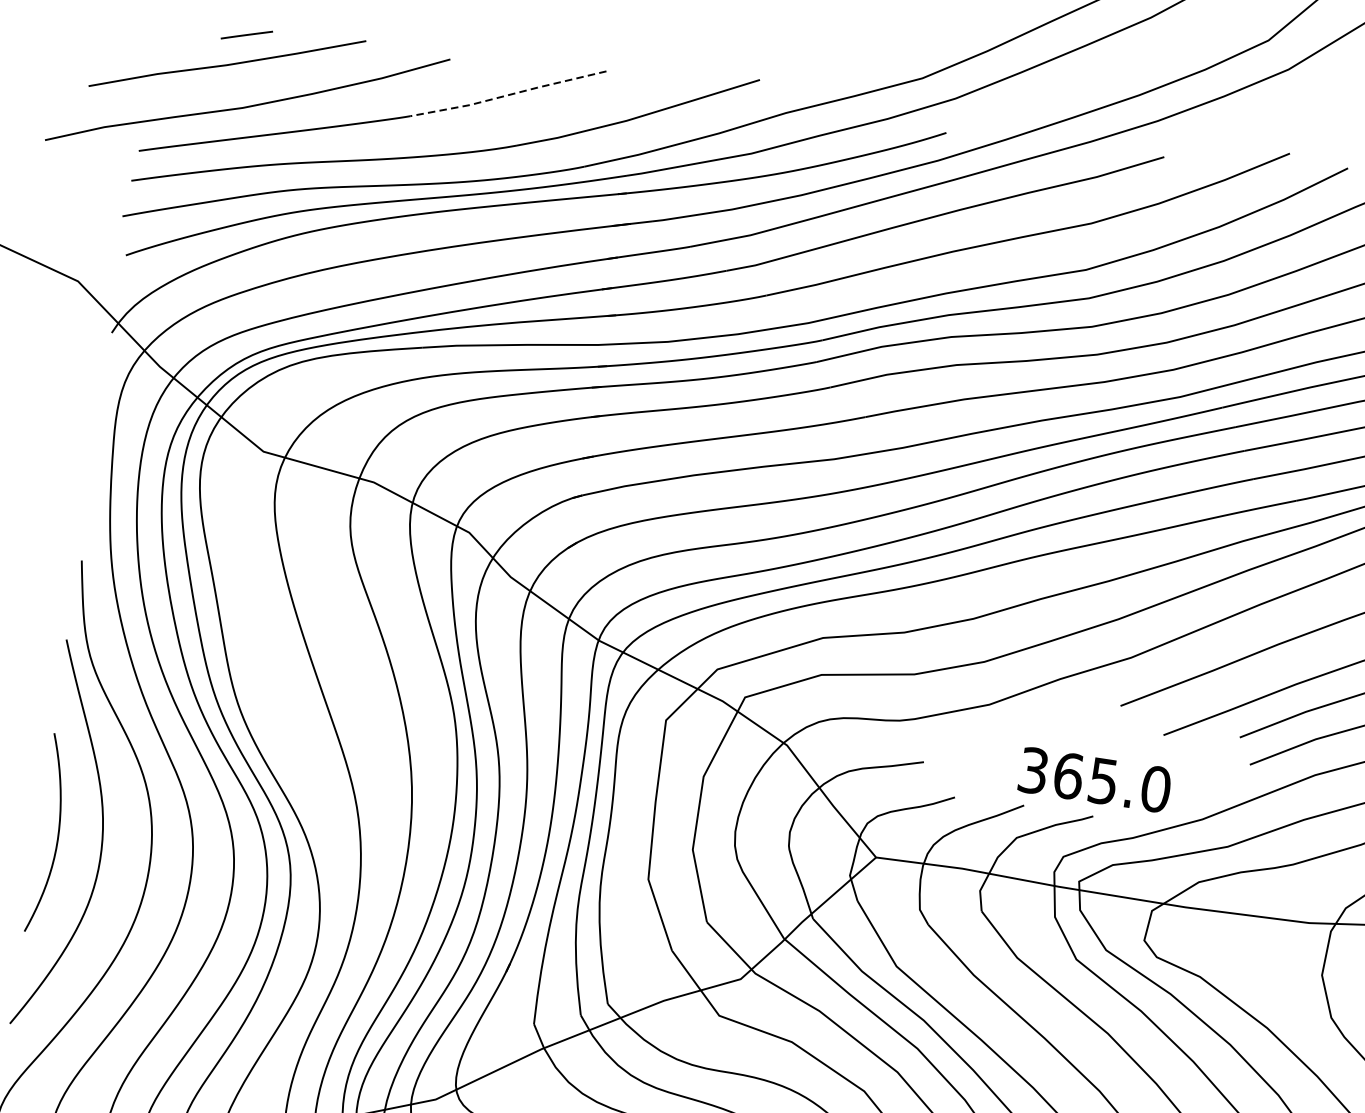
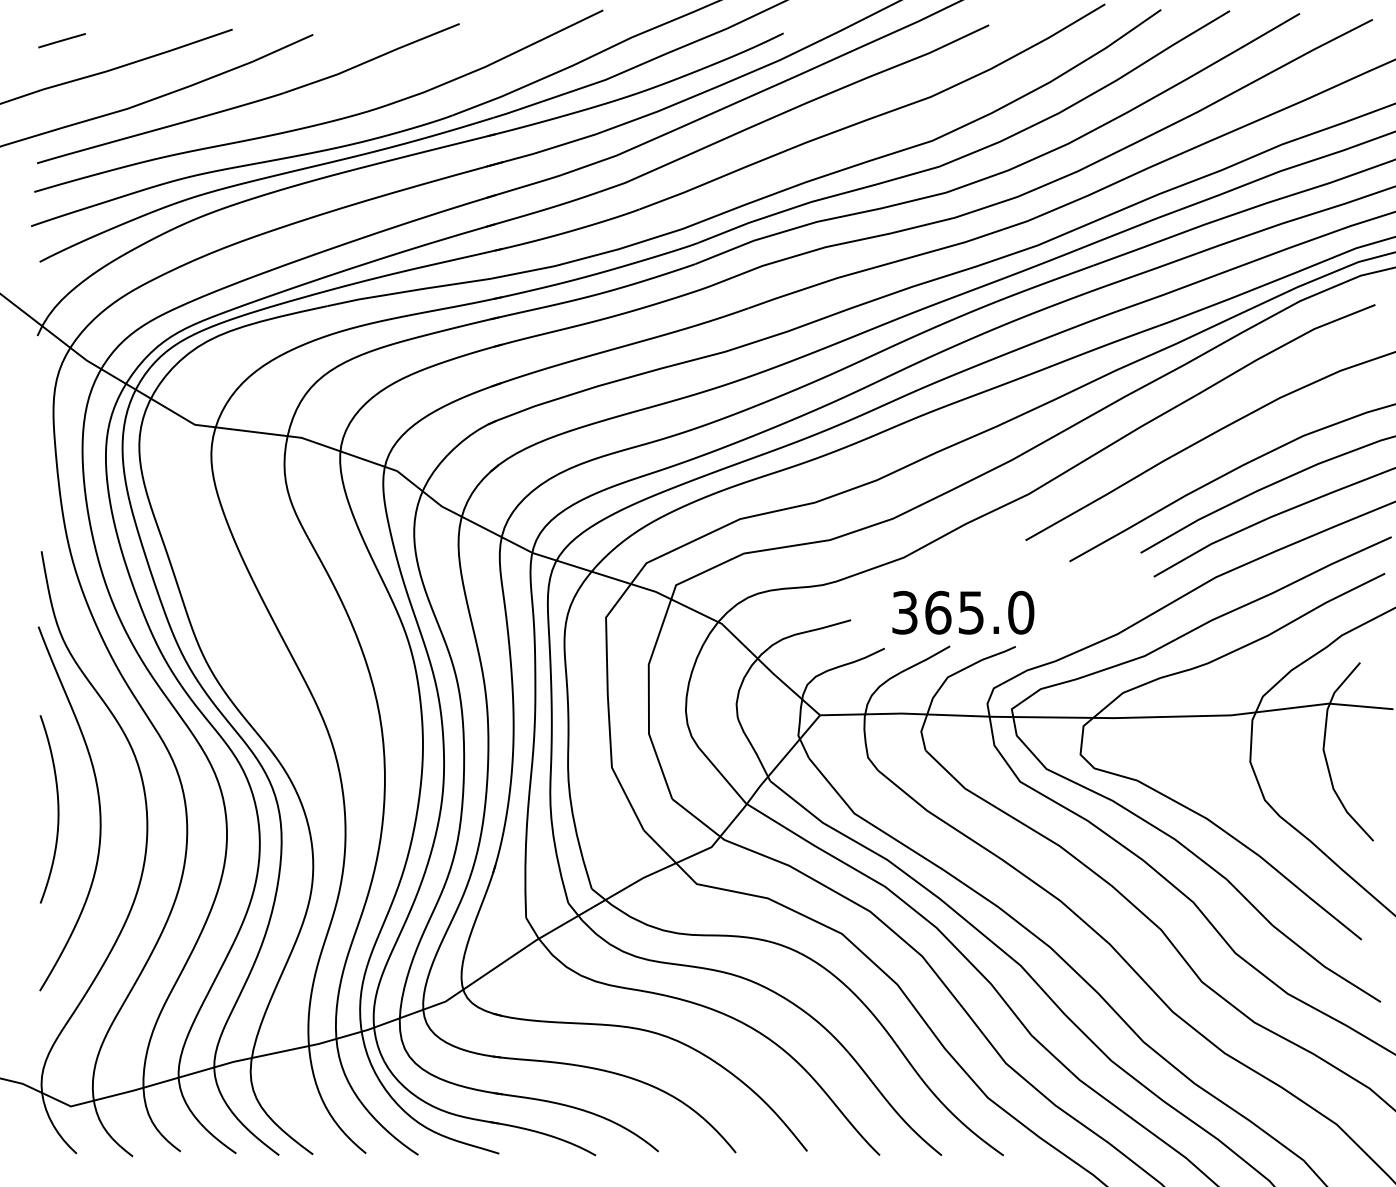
line: (246, 34) -> (61, 40), moved
line: (508, 94) -> (372, 59), dashed -> solid
text: (1095, 779) -> (963, 612), moved

